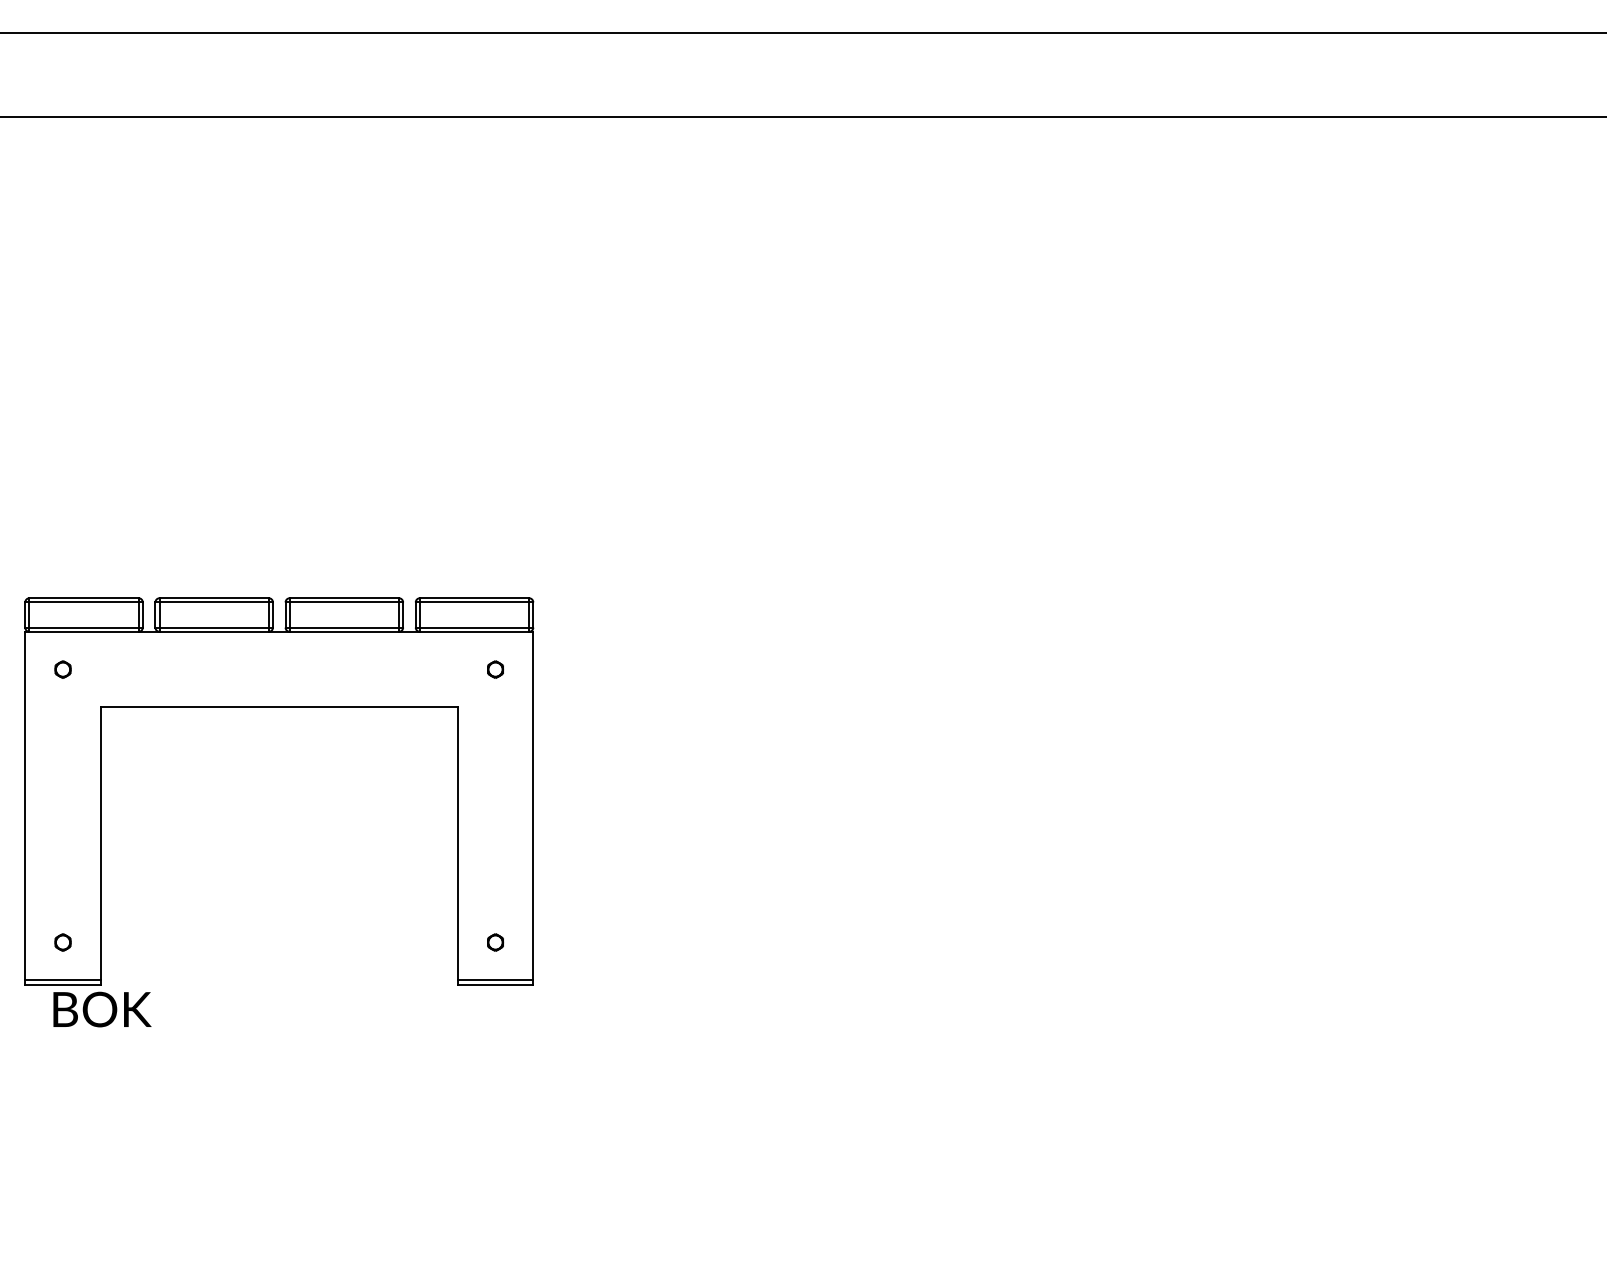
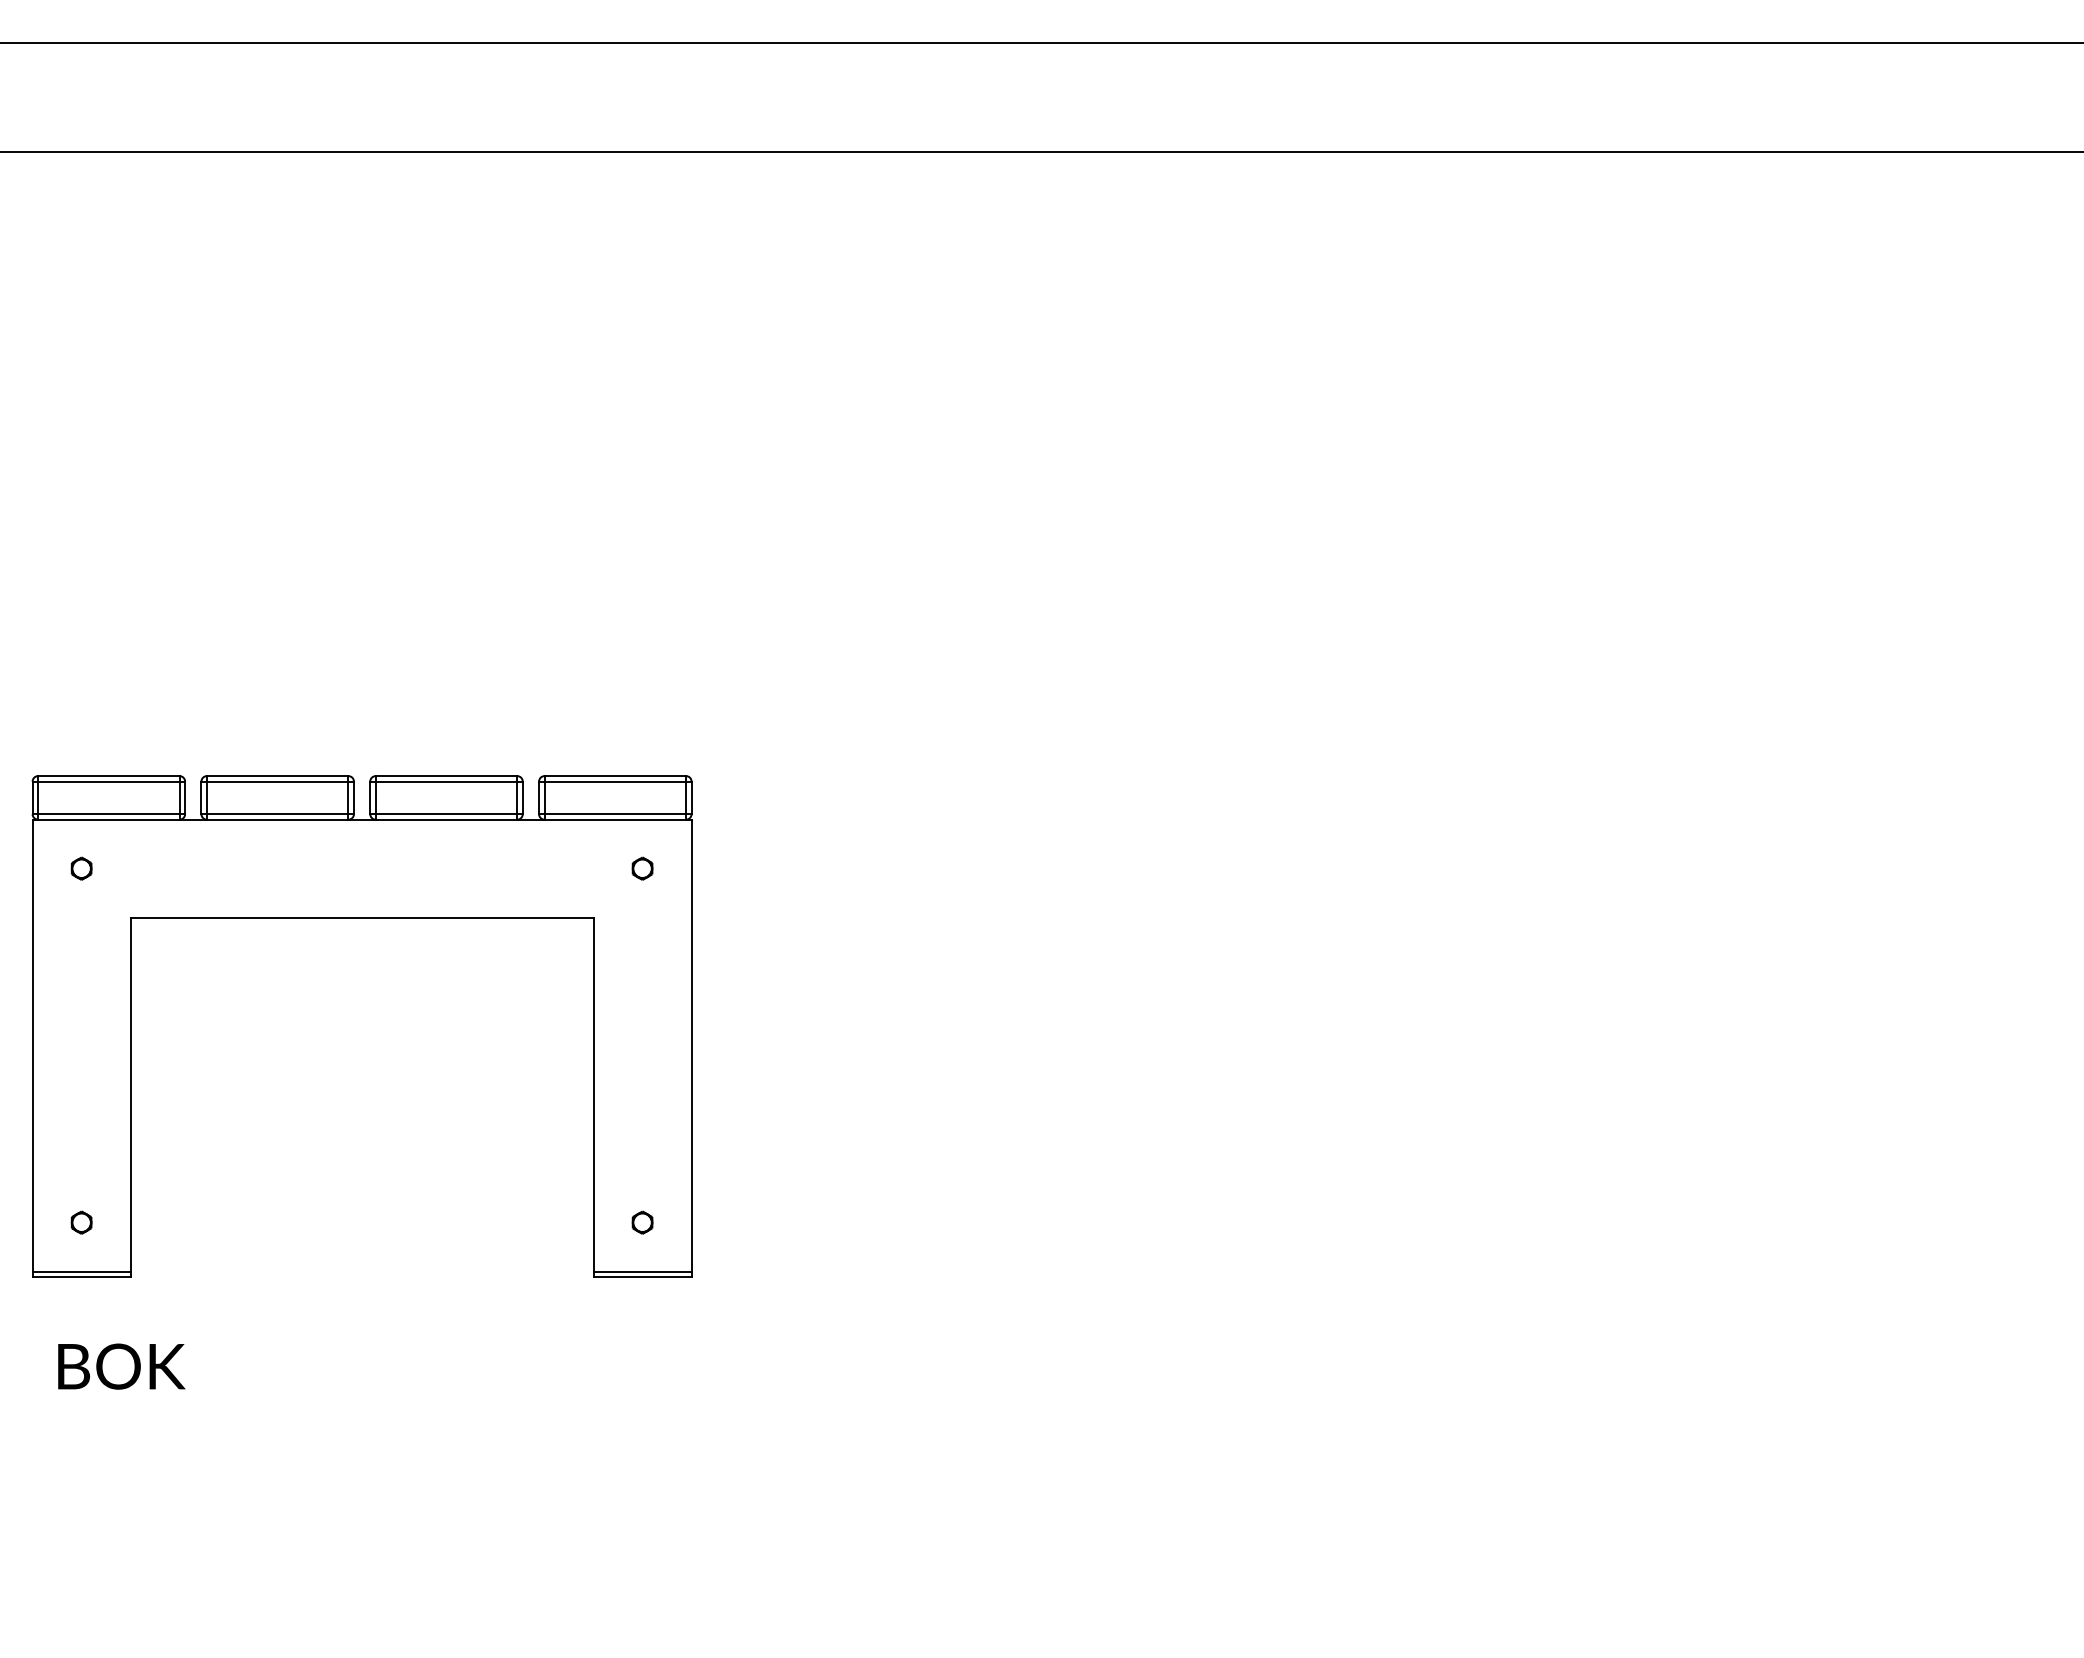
text: (102, 1009) -> (121, 1366), moved

